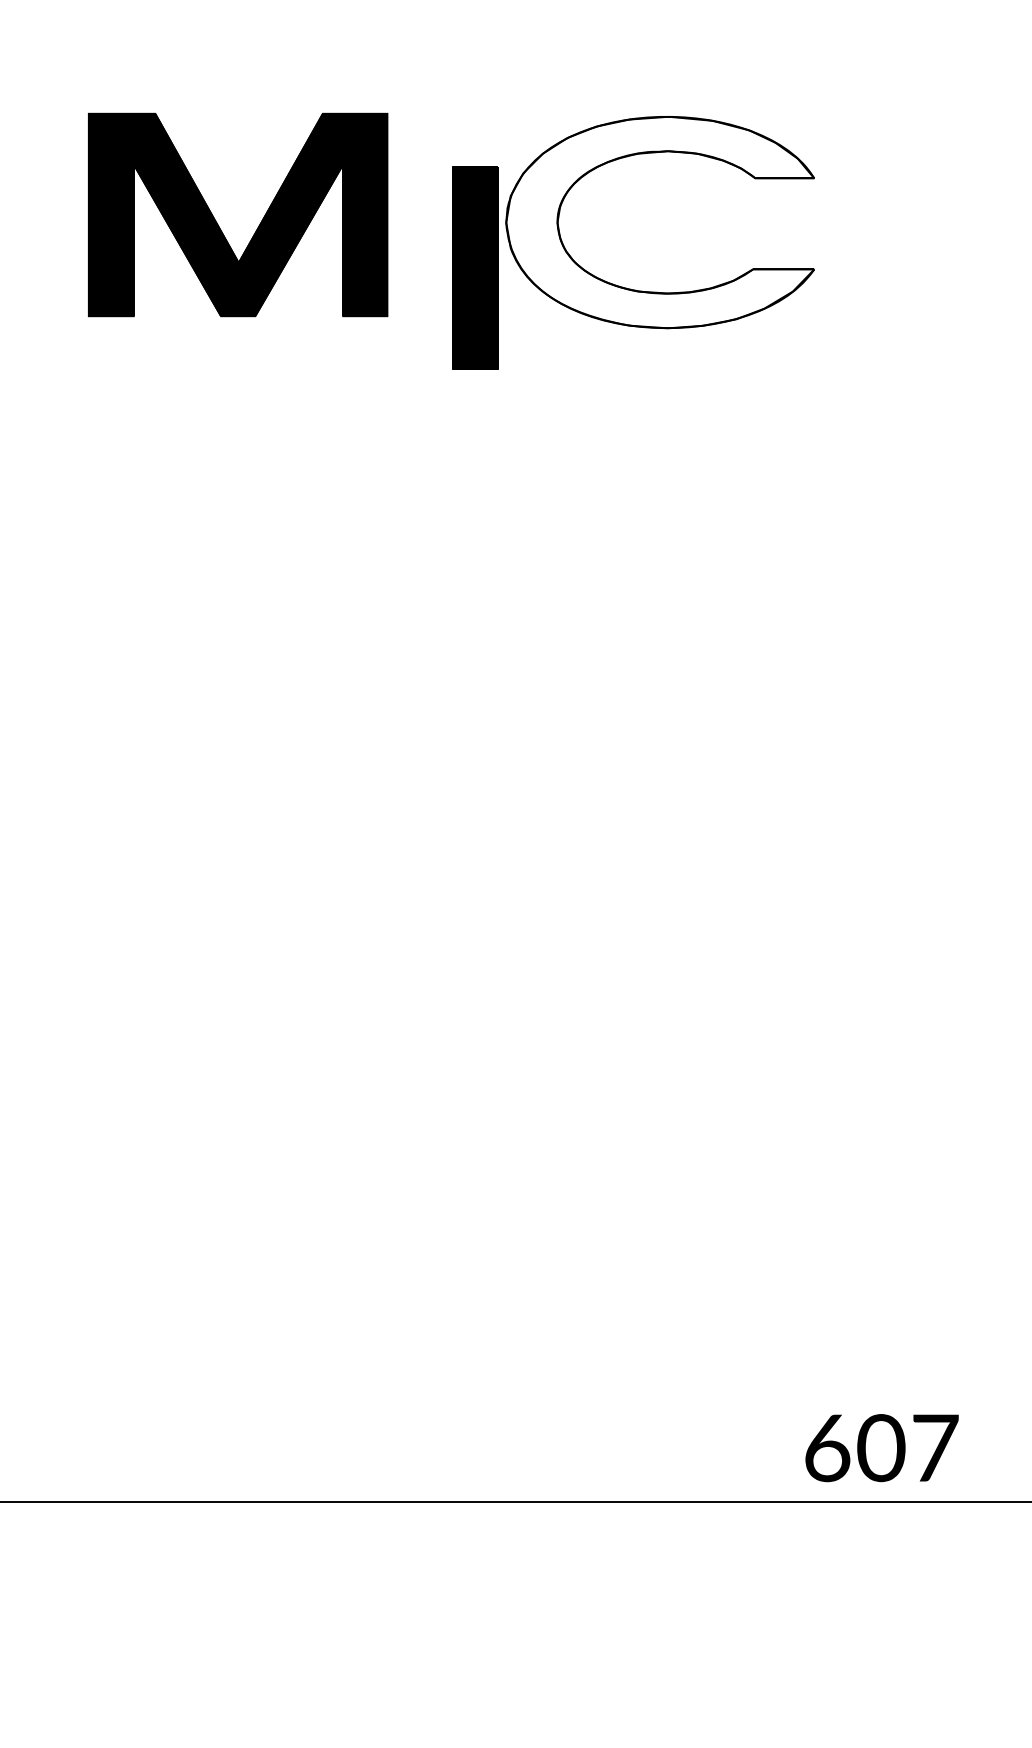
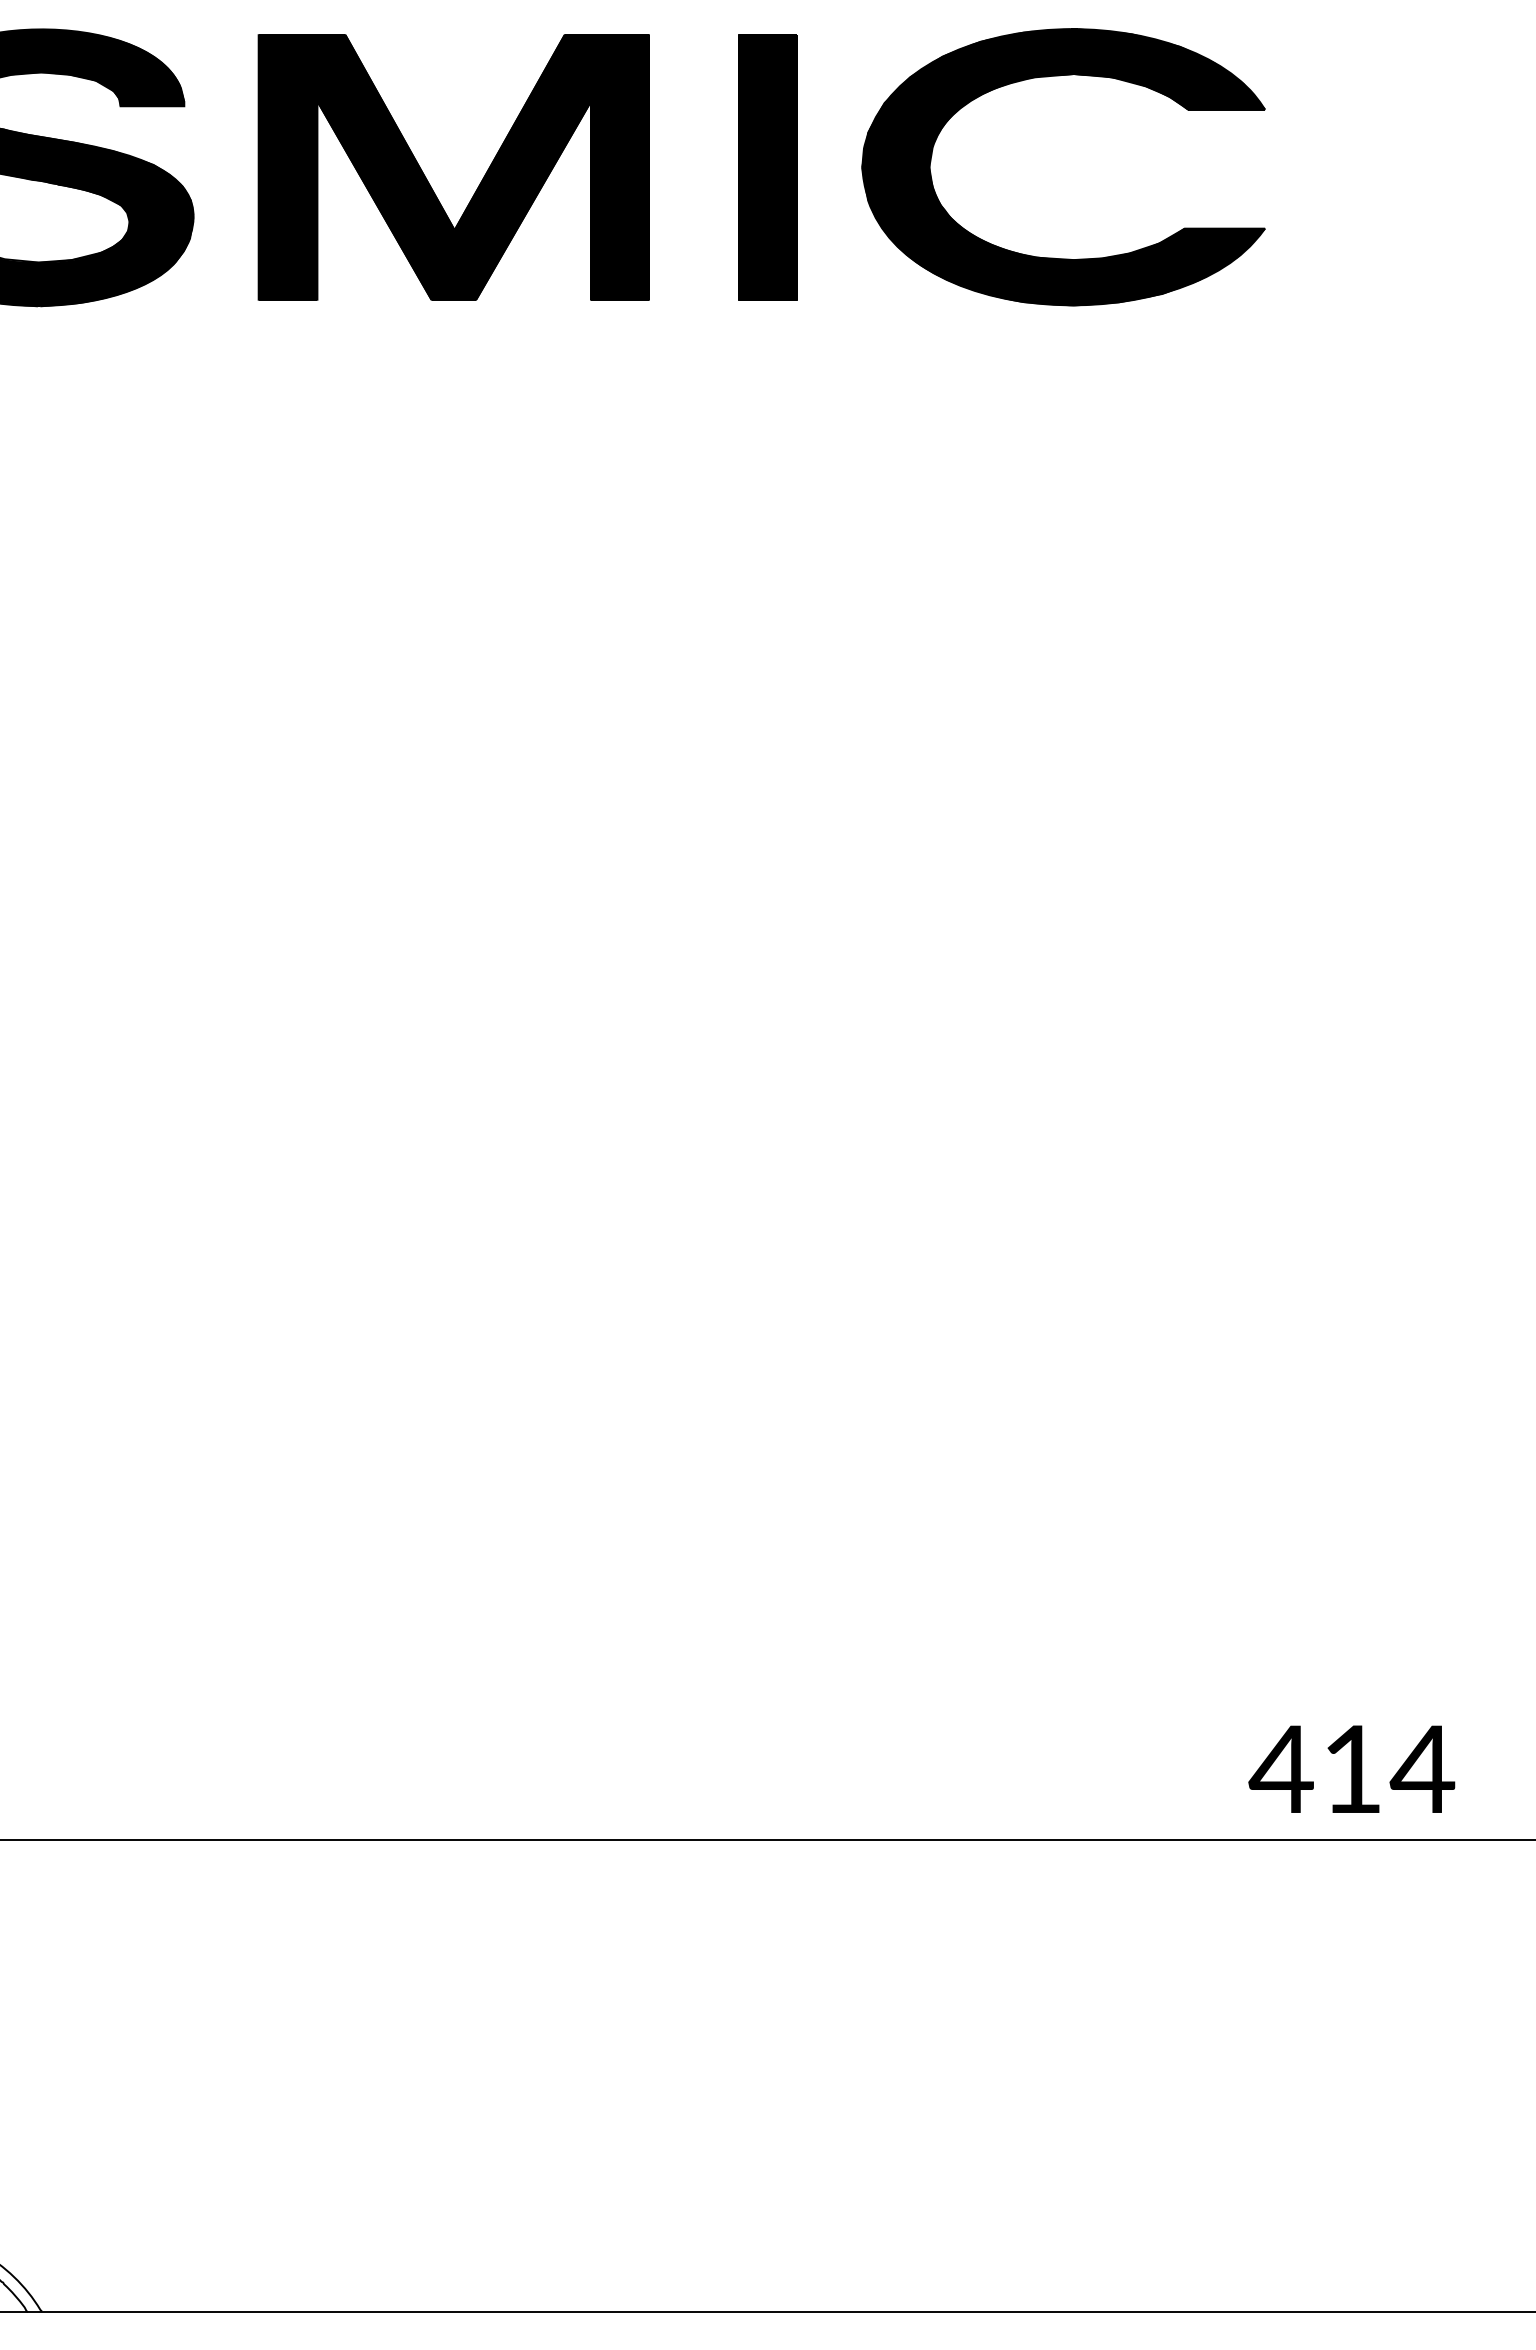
fill: (660, 222) -> (1063, 167), added
part: (219, 226) -> (429, 182), moved
part: (475, 267) -> (767, 167), moved
text: (880, 1447) -> (1351, 1768), 607 -> 414

